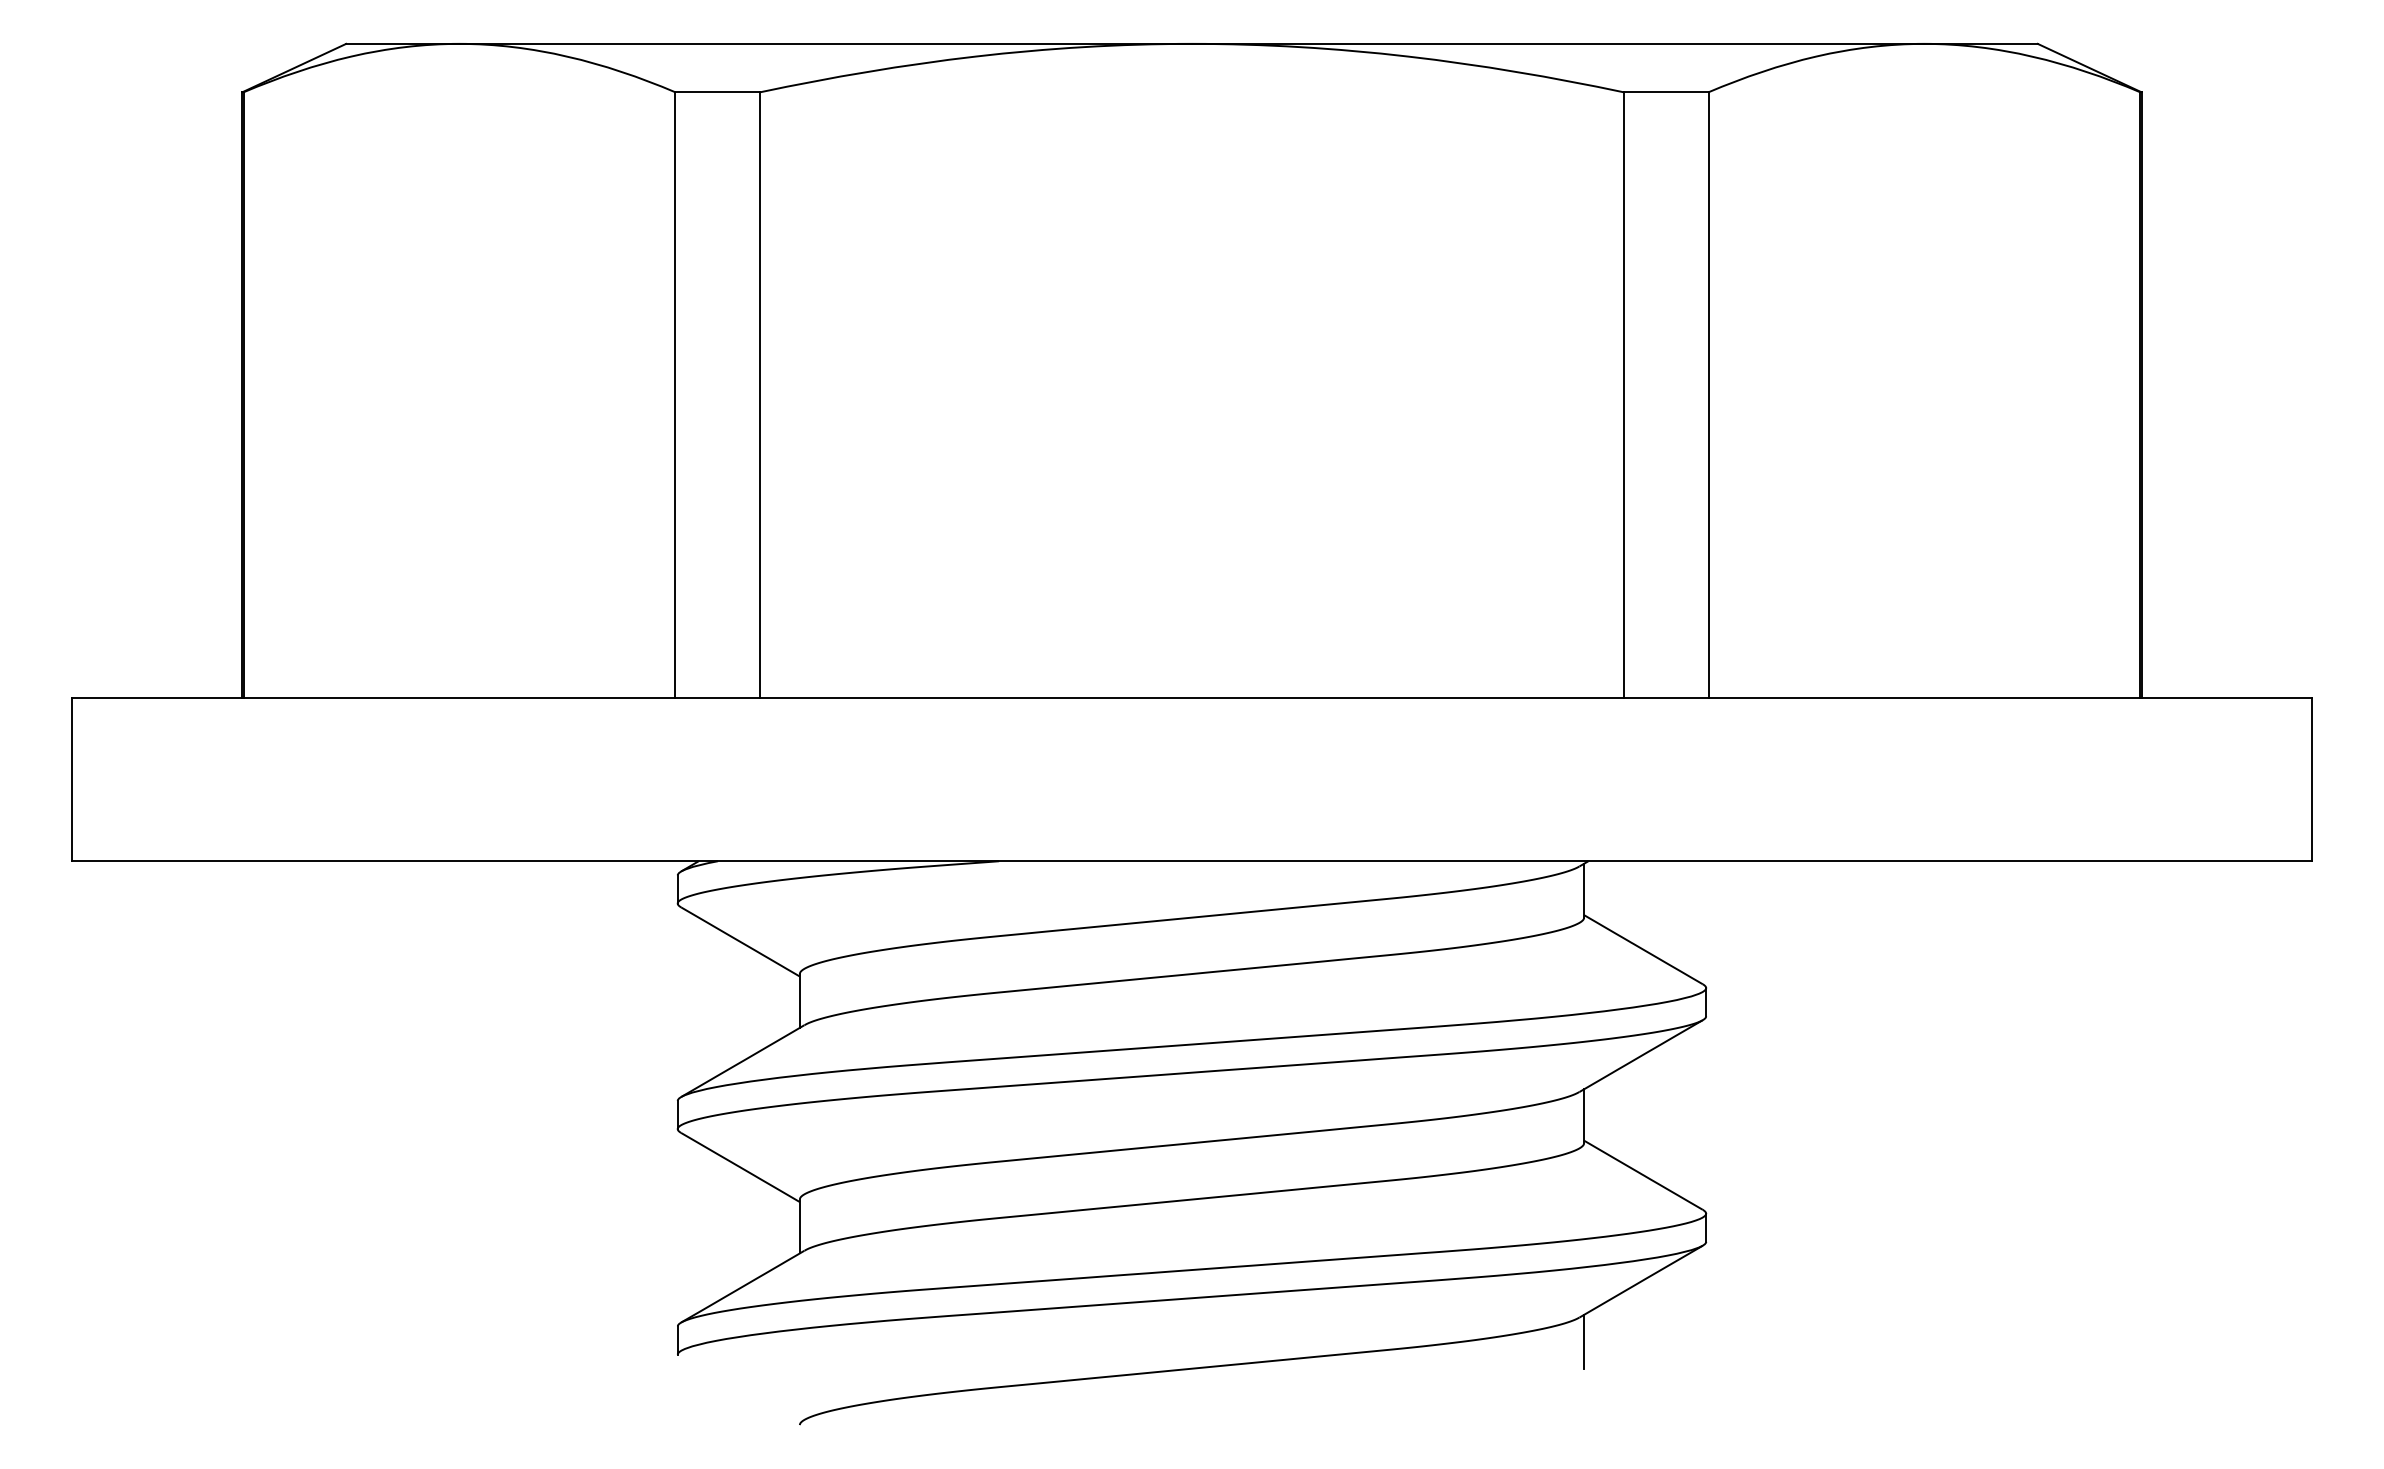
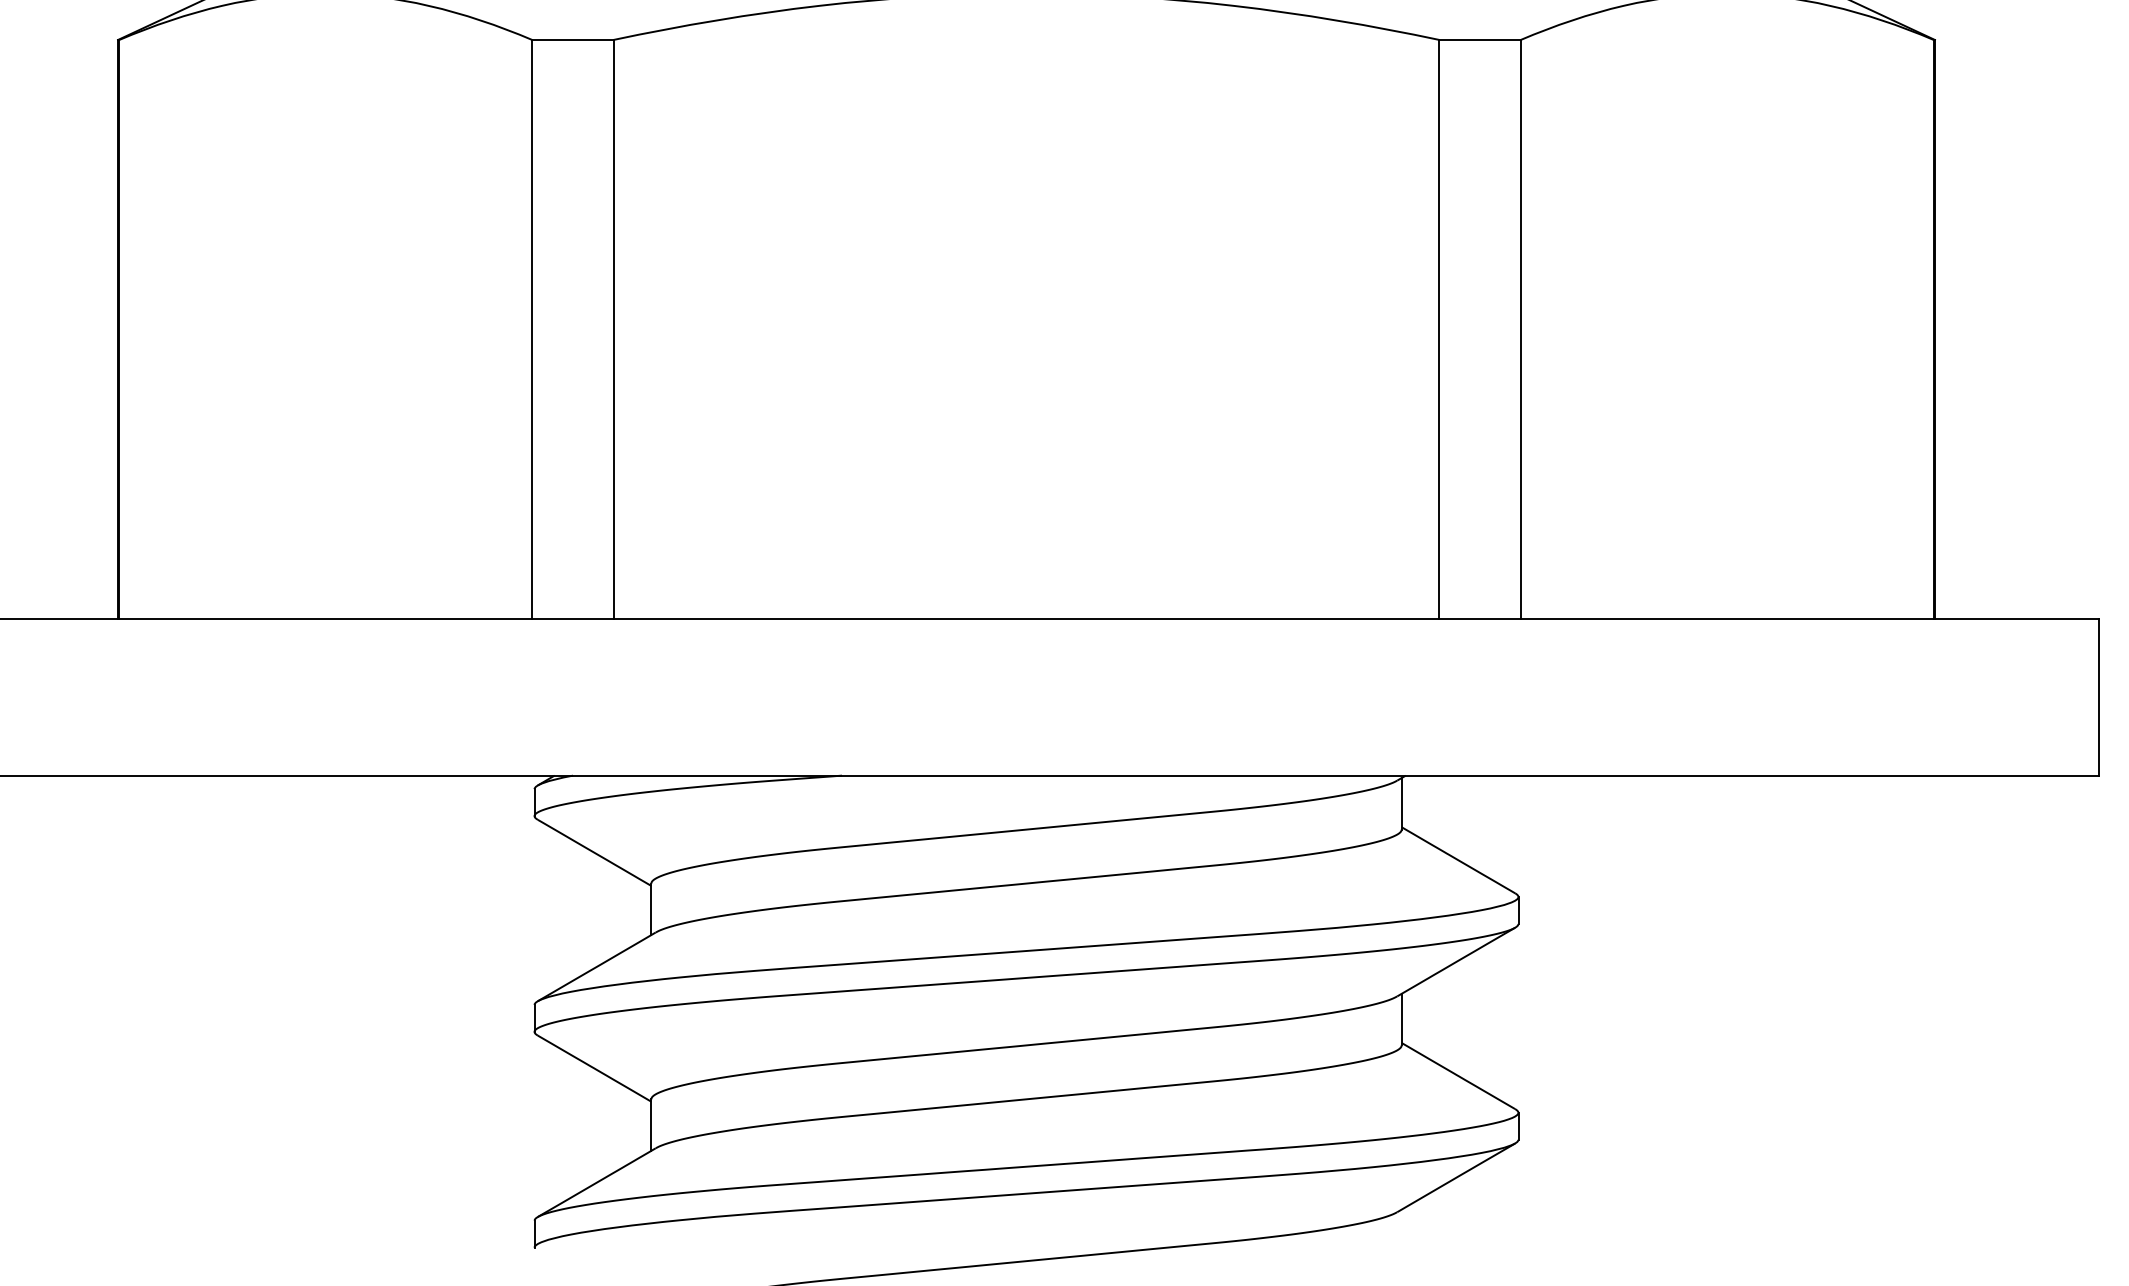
line: (1584, 1341) -> (1402, 1235), removed

